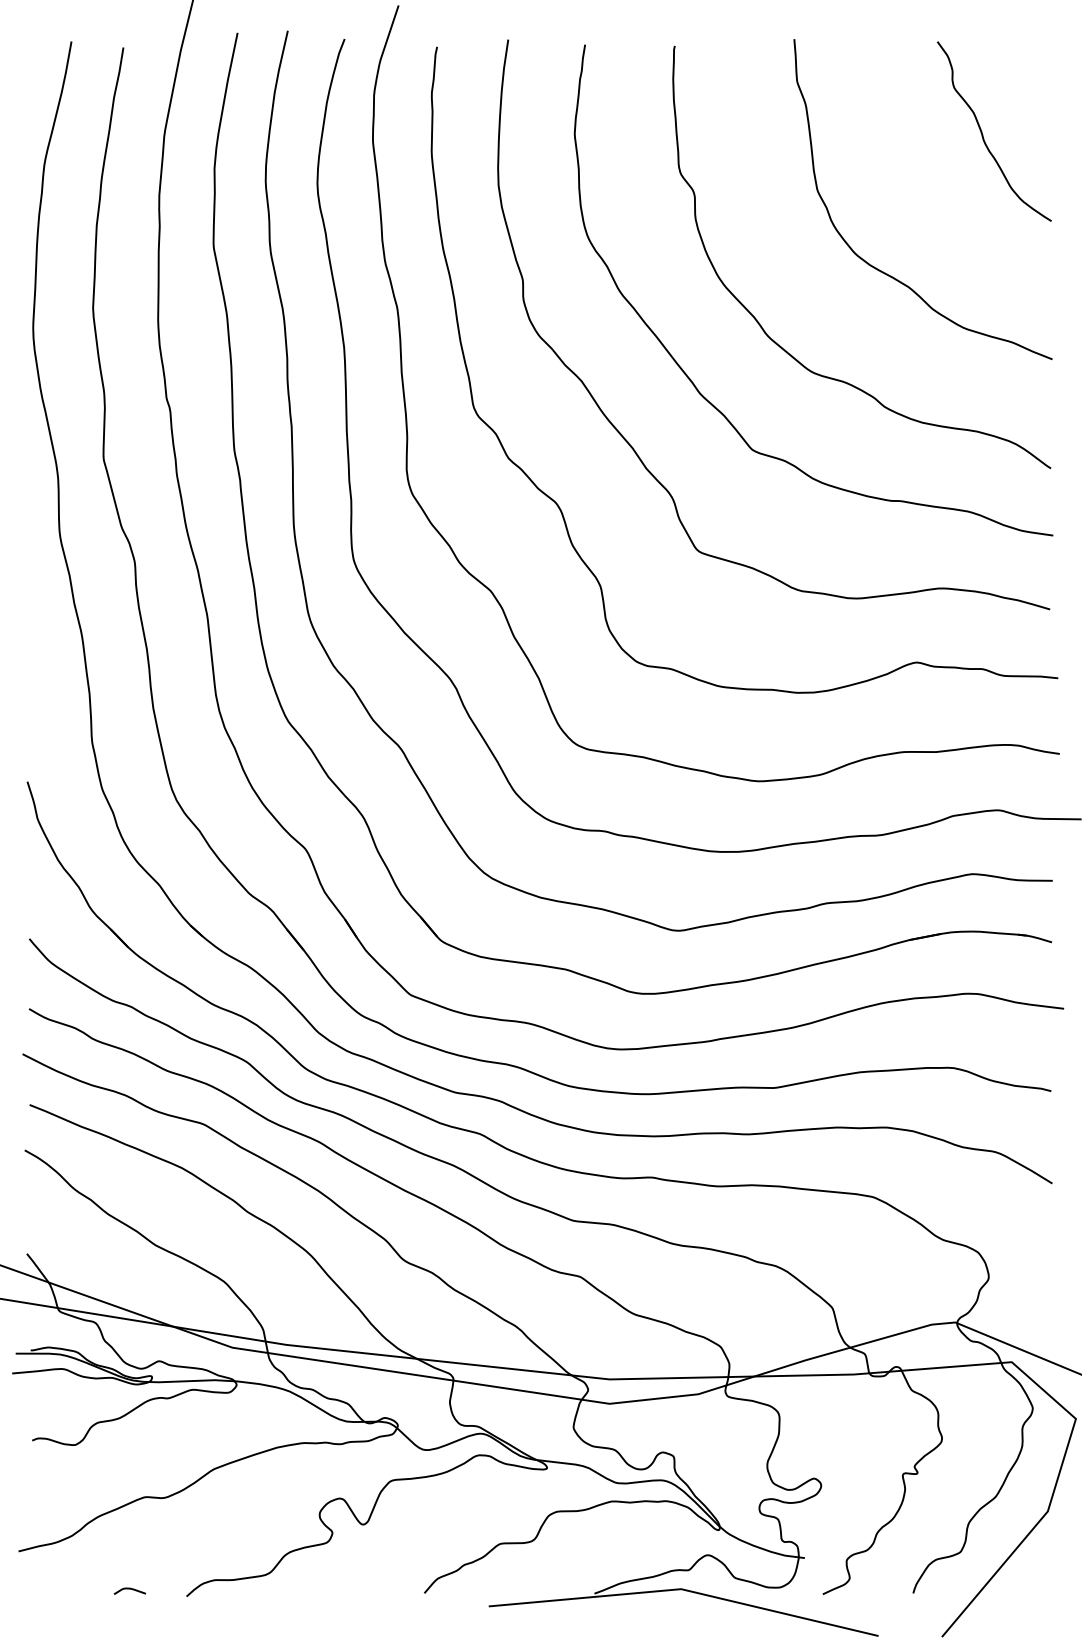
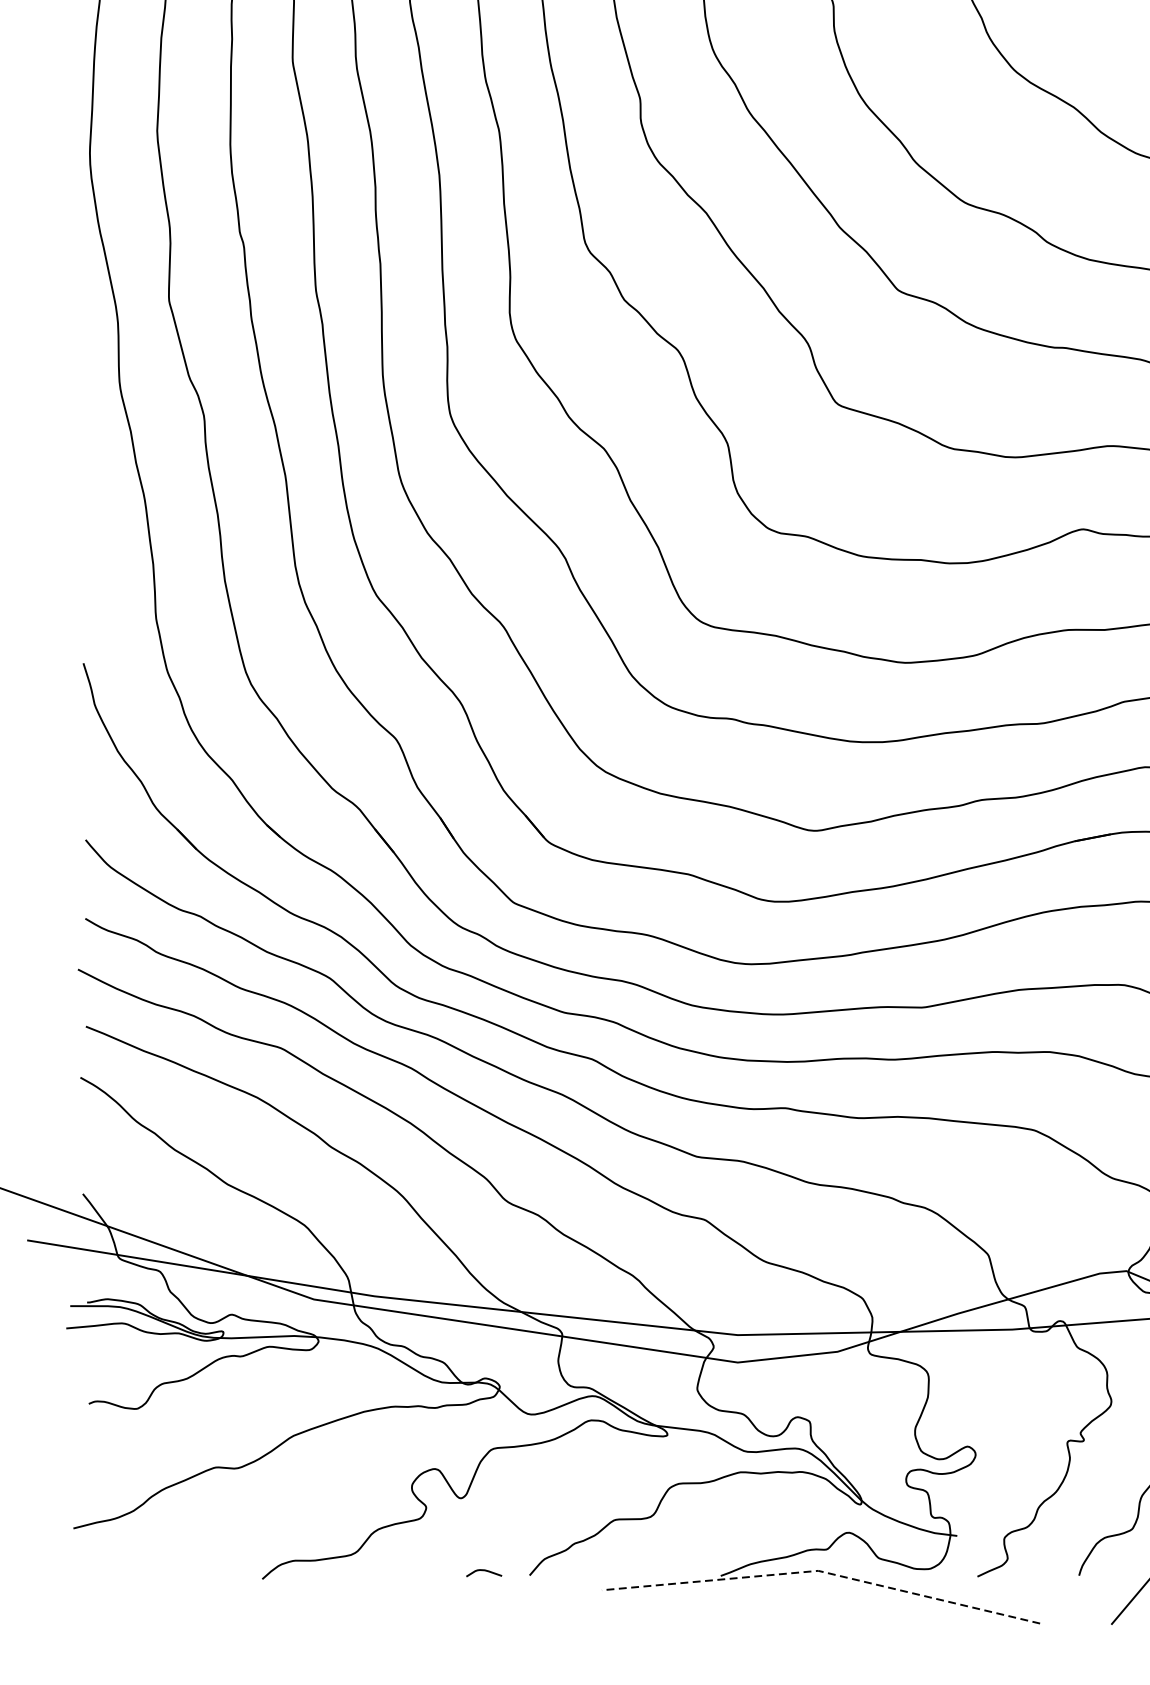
curve: (129, 1589) -> (483, 1571), moved
line: (685, 1590) -> (823, 1572), solid -> dashed

